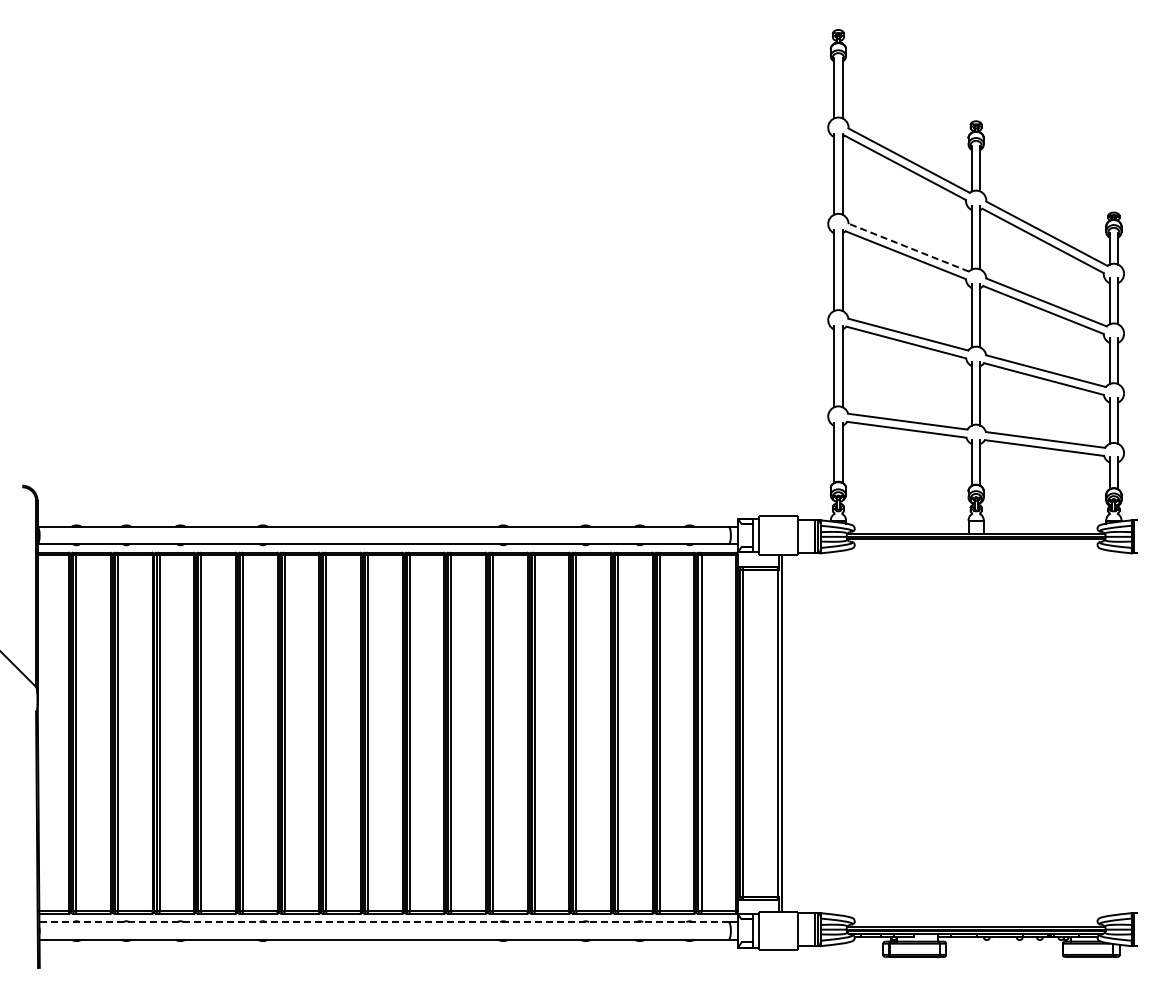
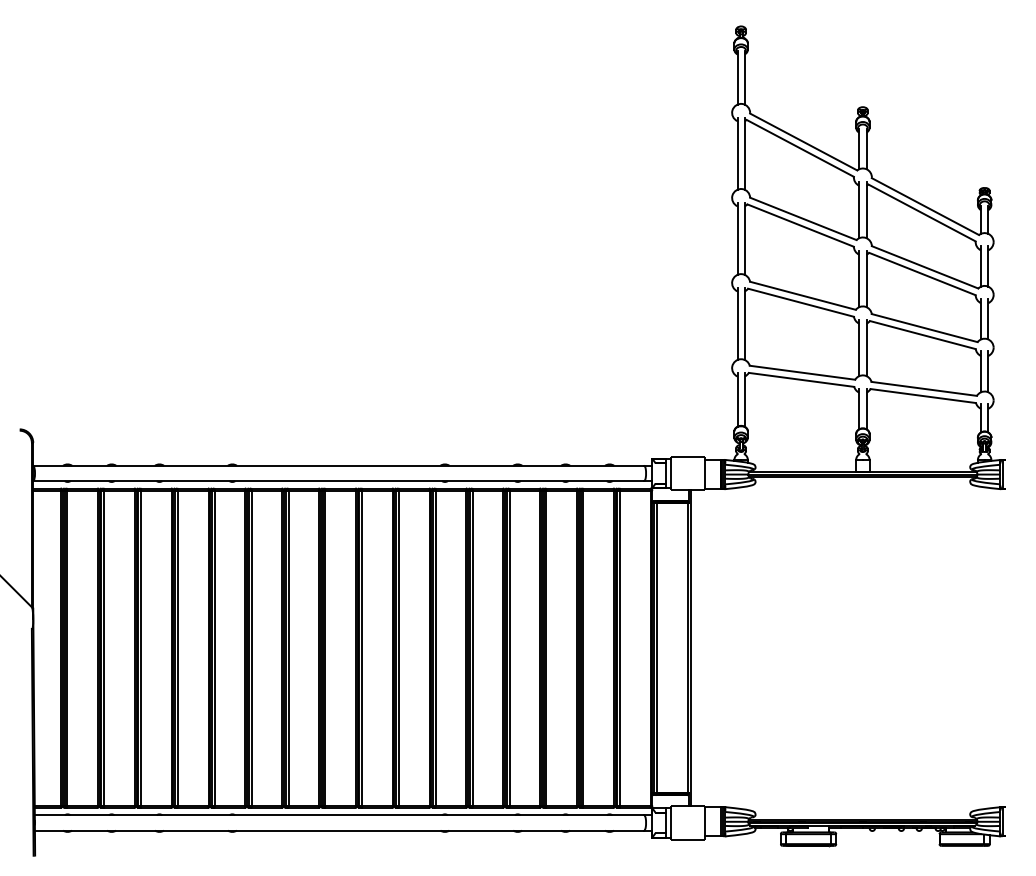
line: (908, 247) -> (803, 218), dashed -> solid
line: (384, 922) -> (339, 815), dashed -> solid

